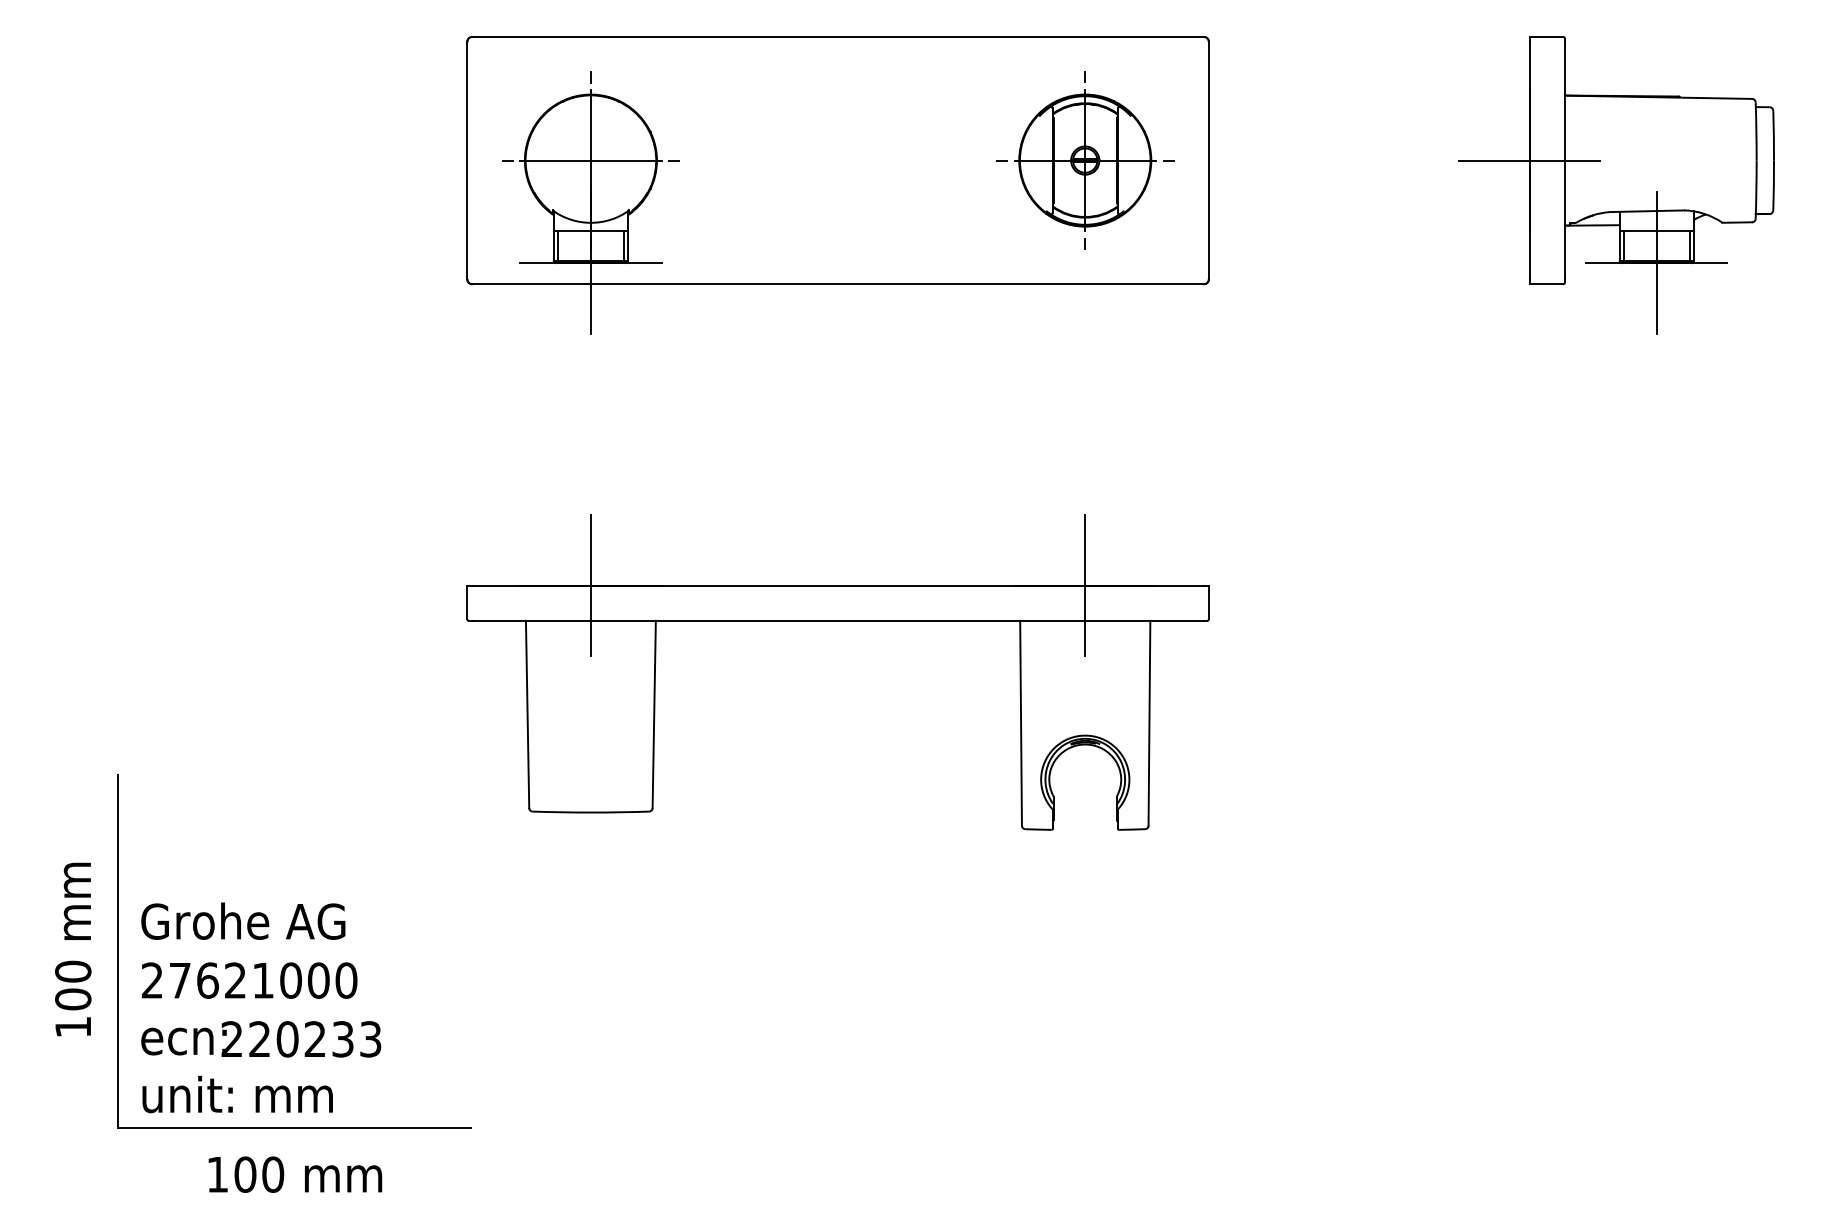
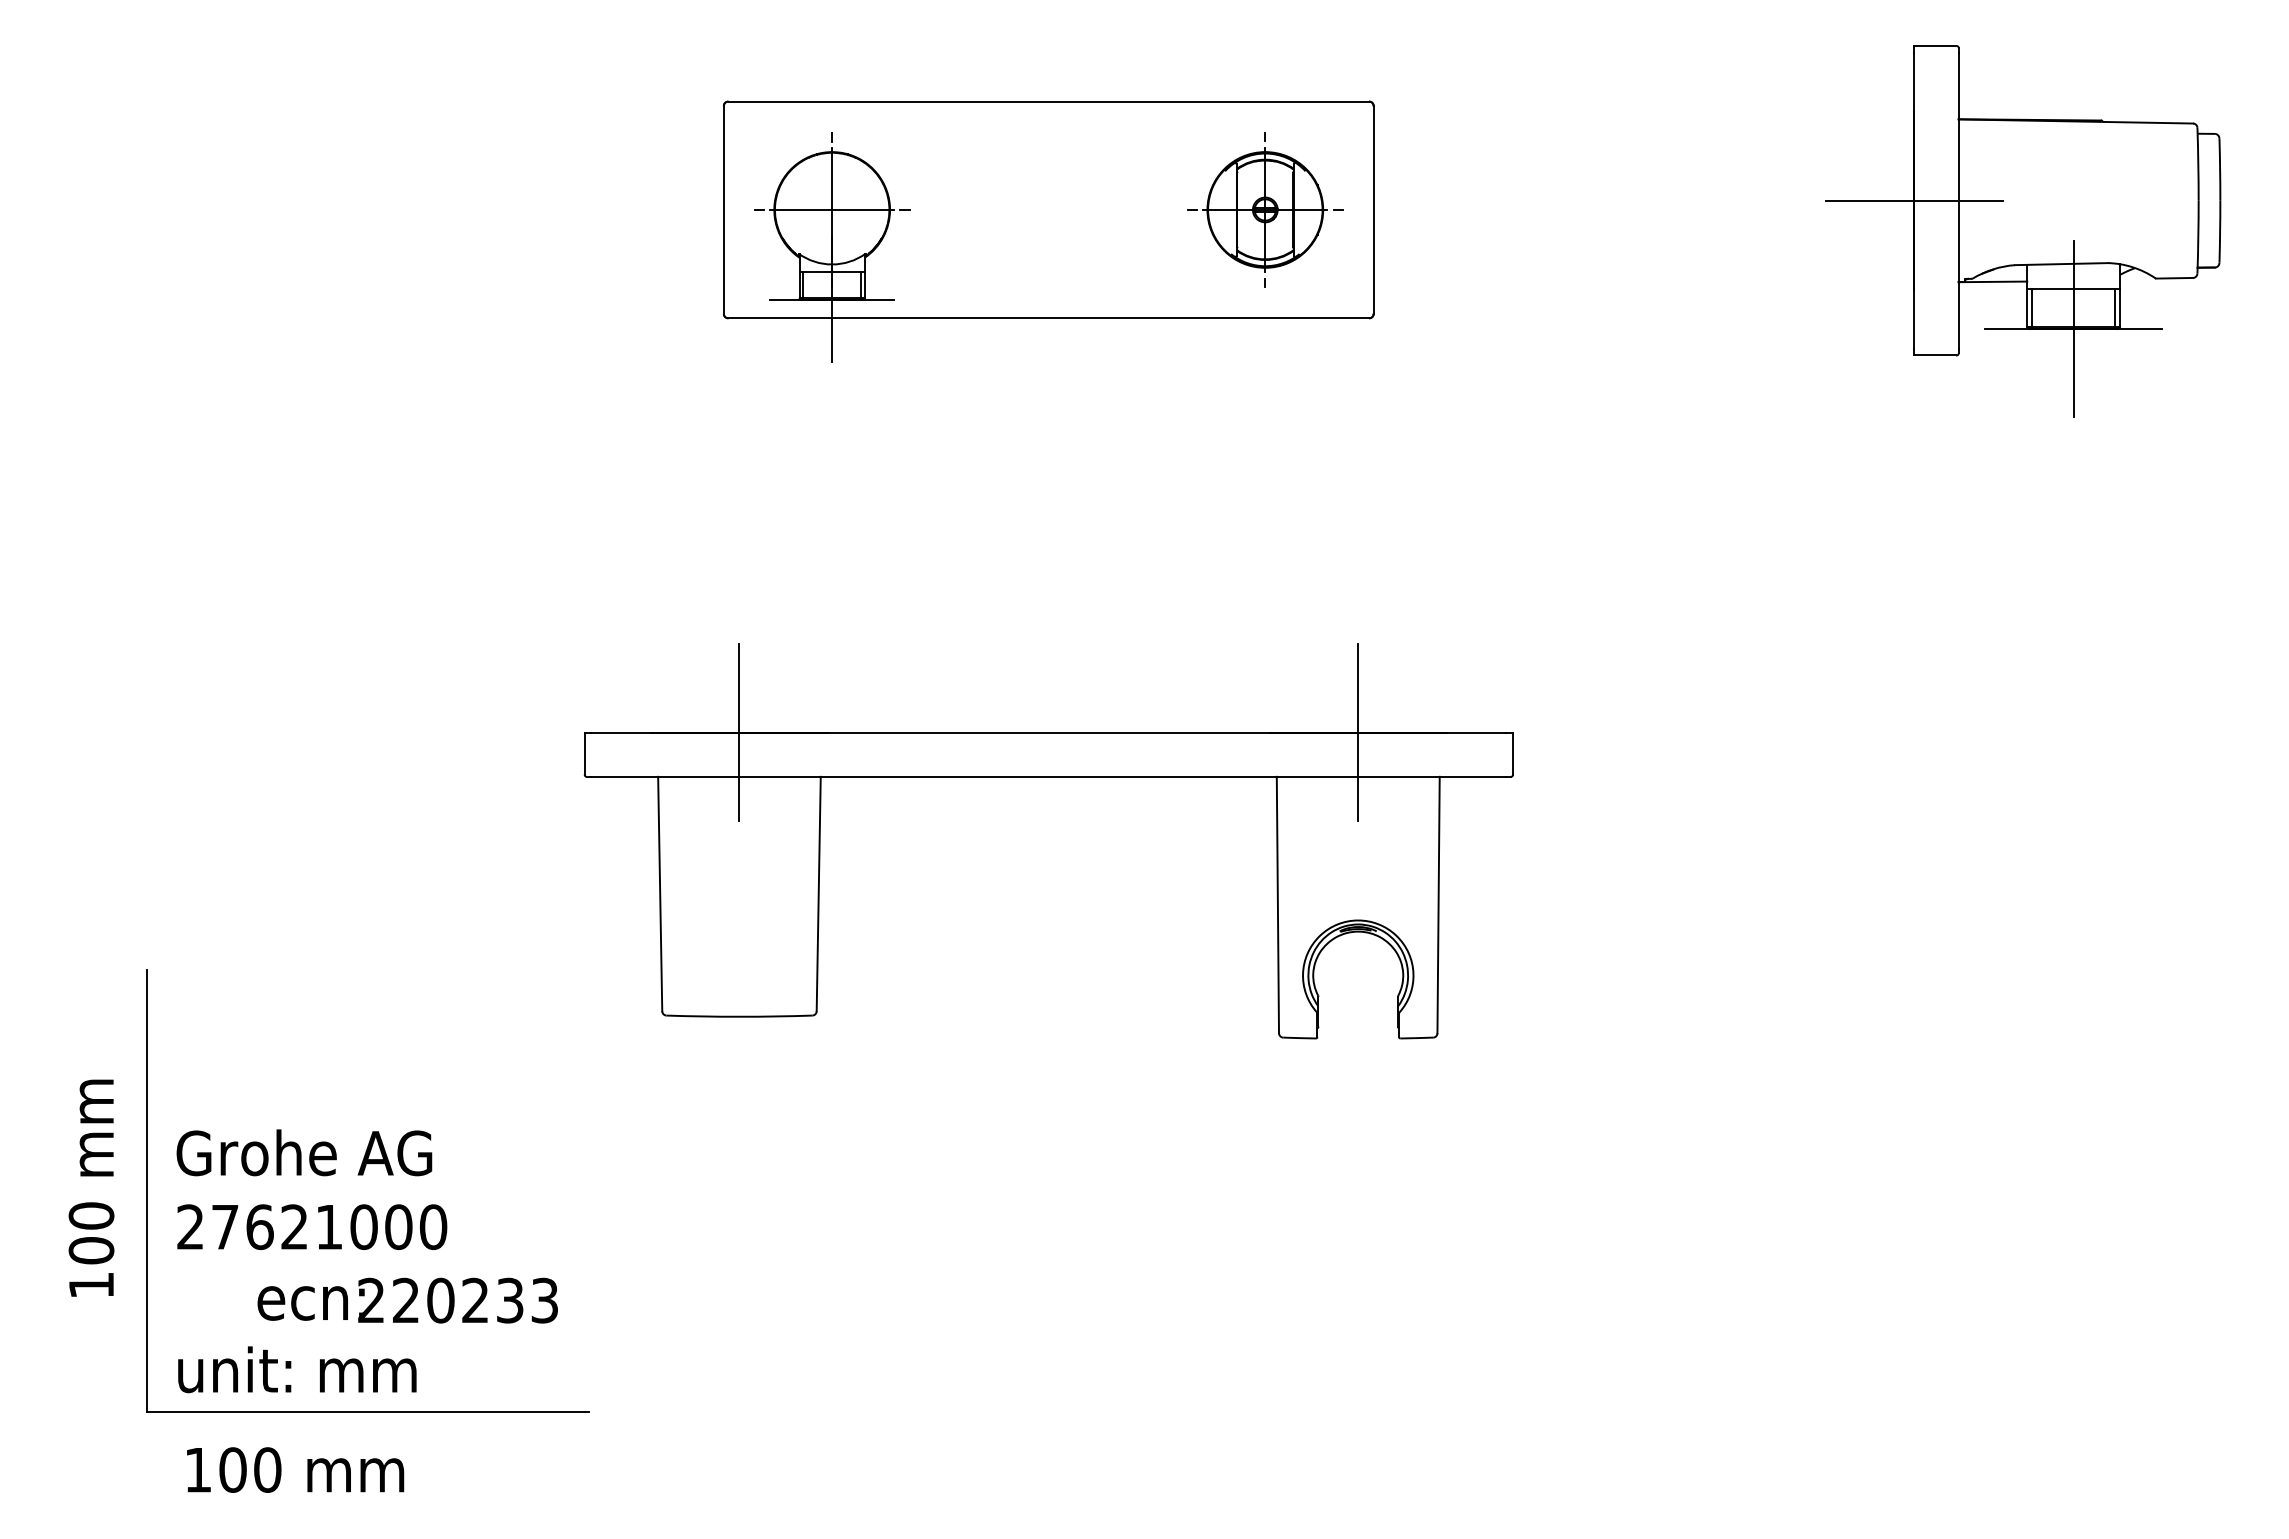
part: (837, 185) -> (1048, 231), size x0.7
text: (260, 1039) -> (407, 1300), moved
text: (295, 1174) -> (295, 1469), moved

